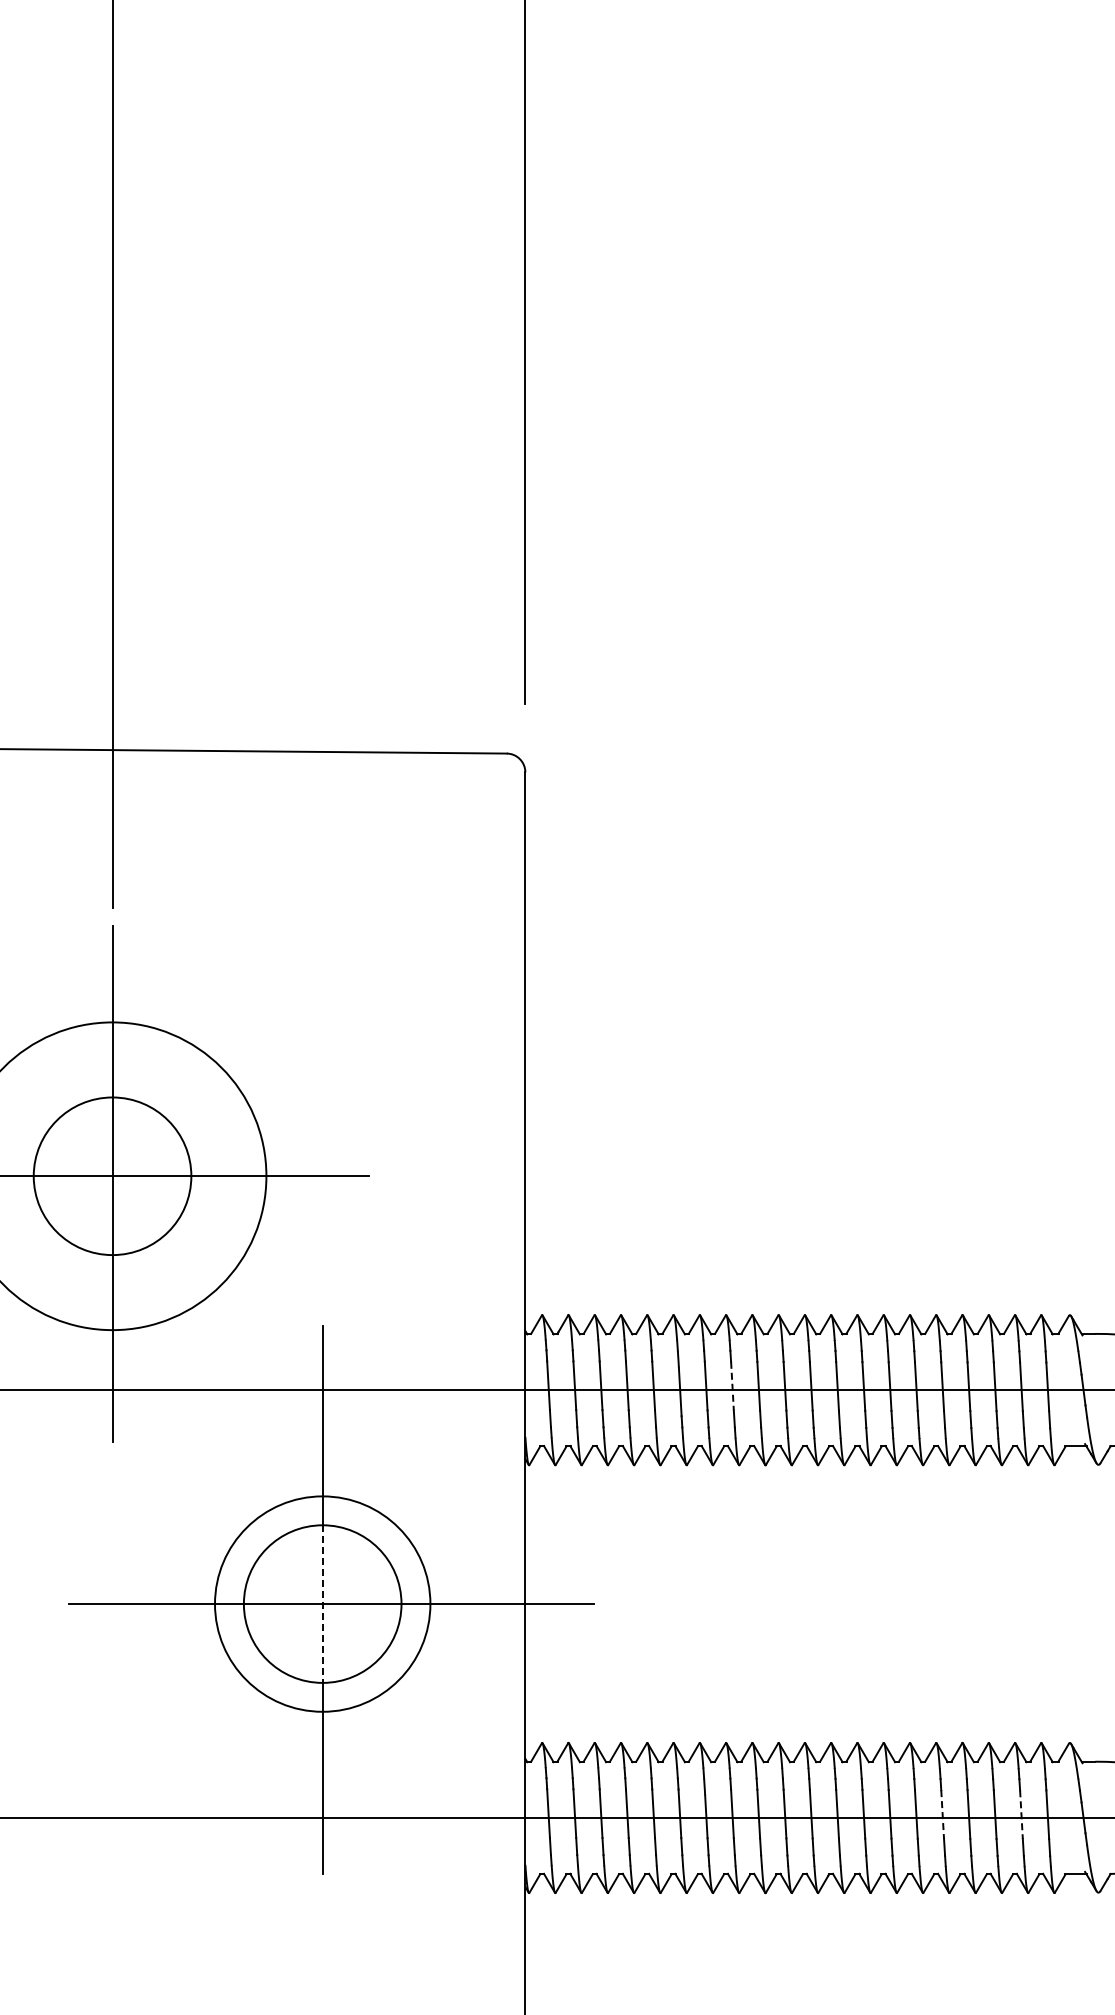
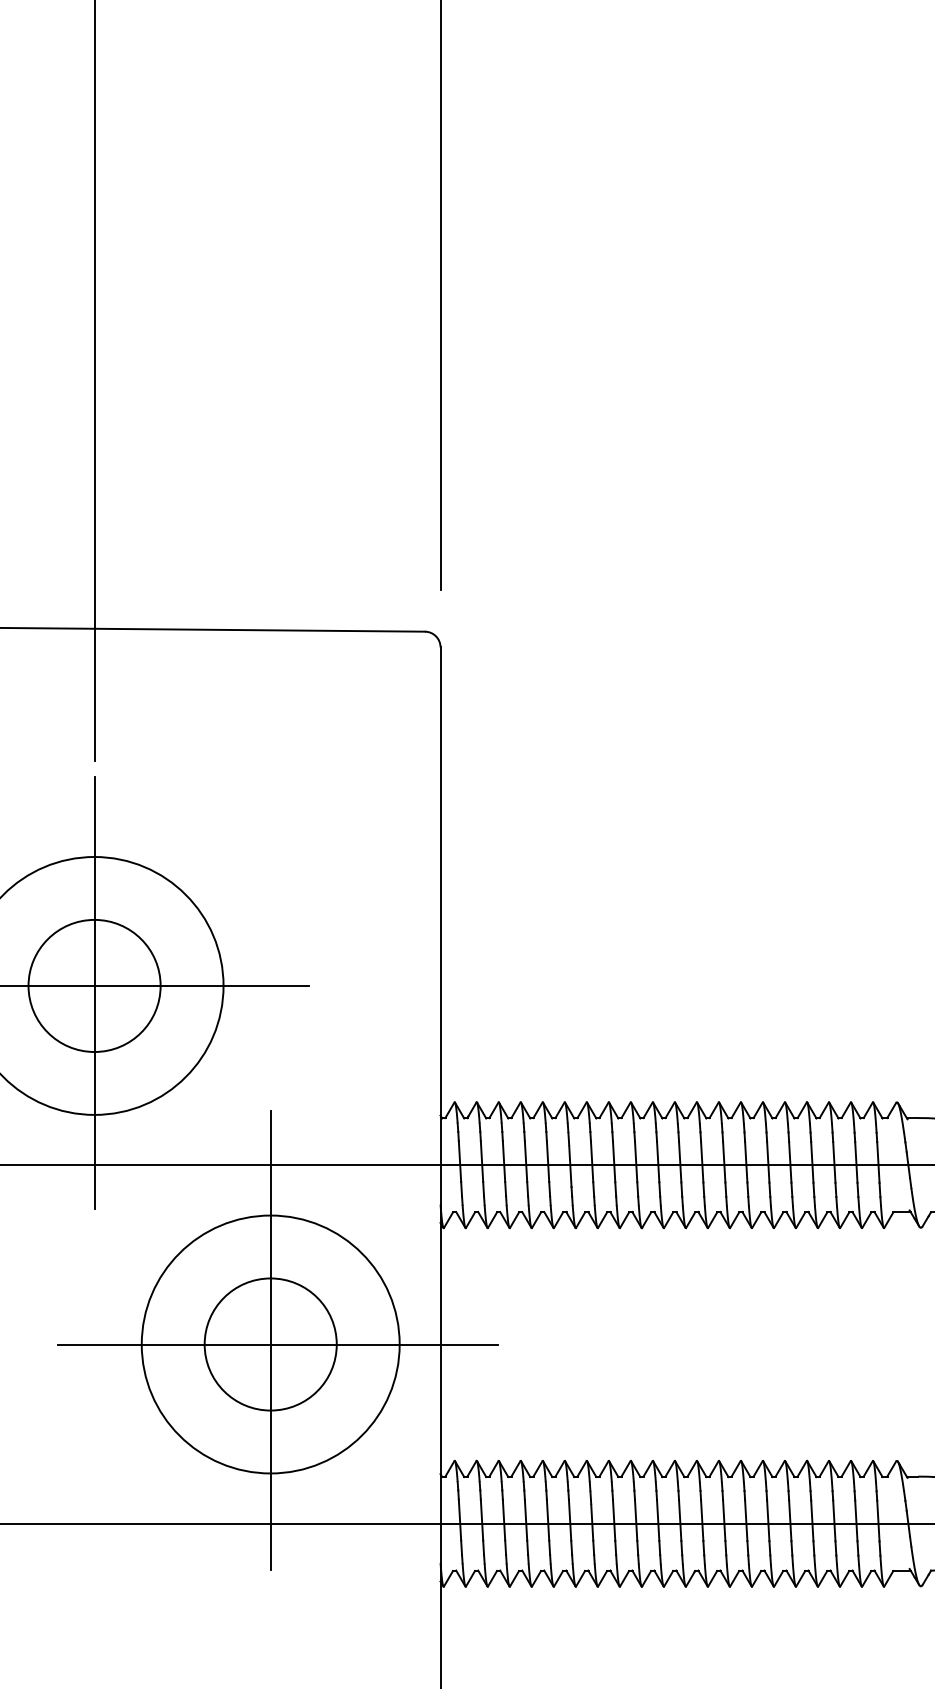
line: (732, 1386) -> (614, 1162), dashed -> solid
circle: (322, 1603) -> (270, 1344), size x1.43
line: (322, 1604) -> (270, 1344), dashed -> solid
line: (942, 1814) -> (790, 1520), dashed -> solid
line: (1021, 1815) -> (856, 1521), dashed -> solid

